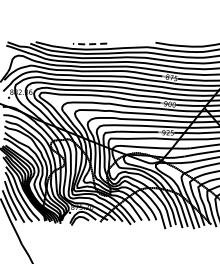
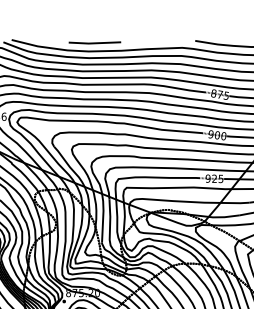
line: (88, 44) -> (92, 43), dashed -> solid

